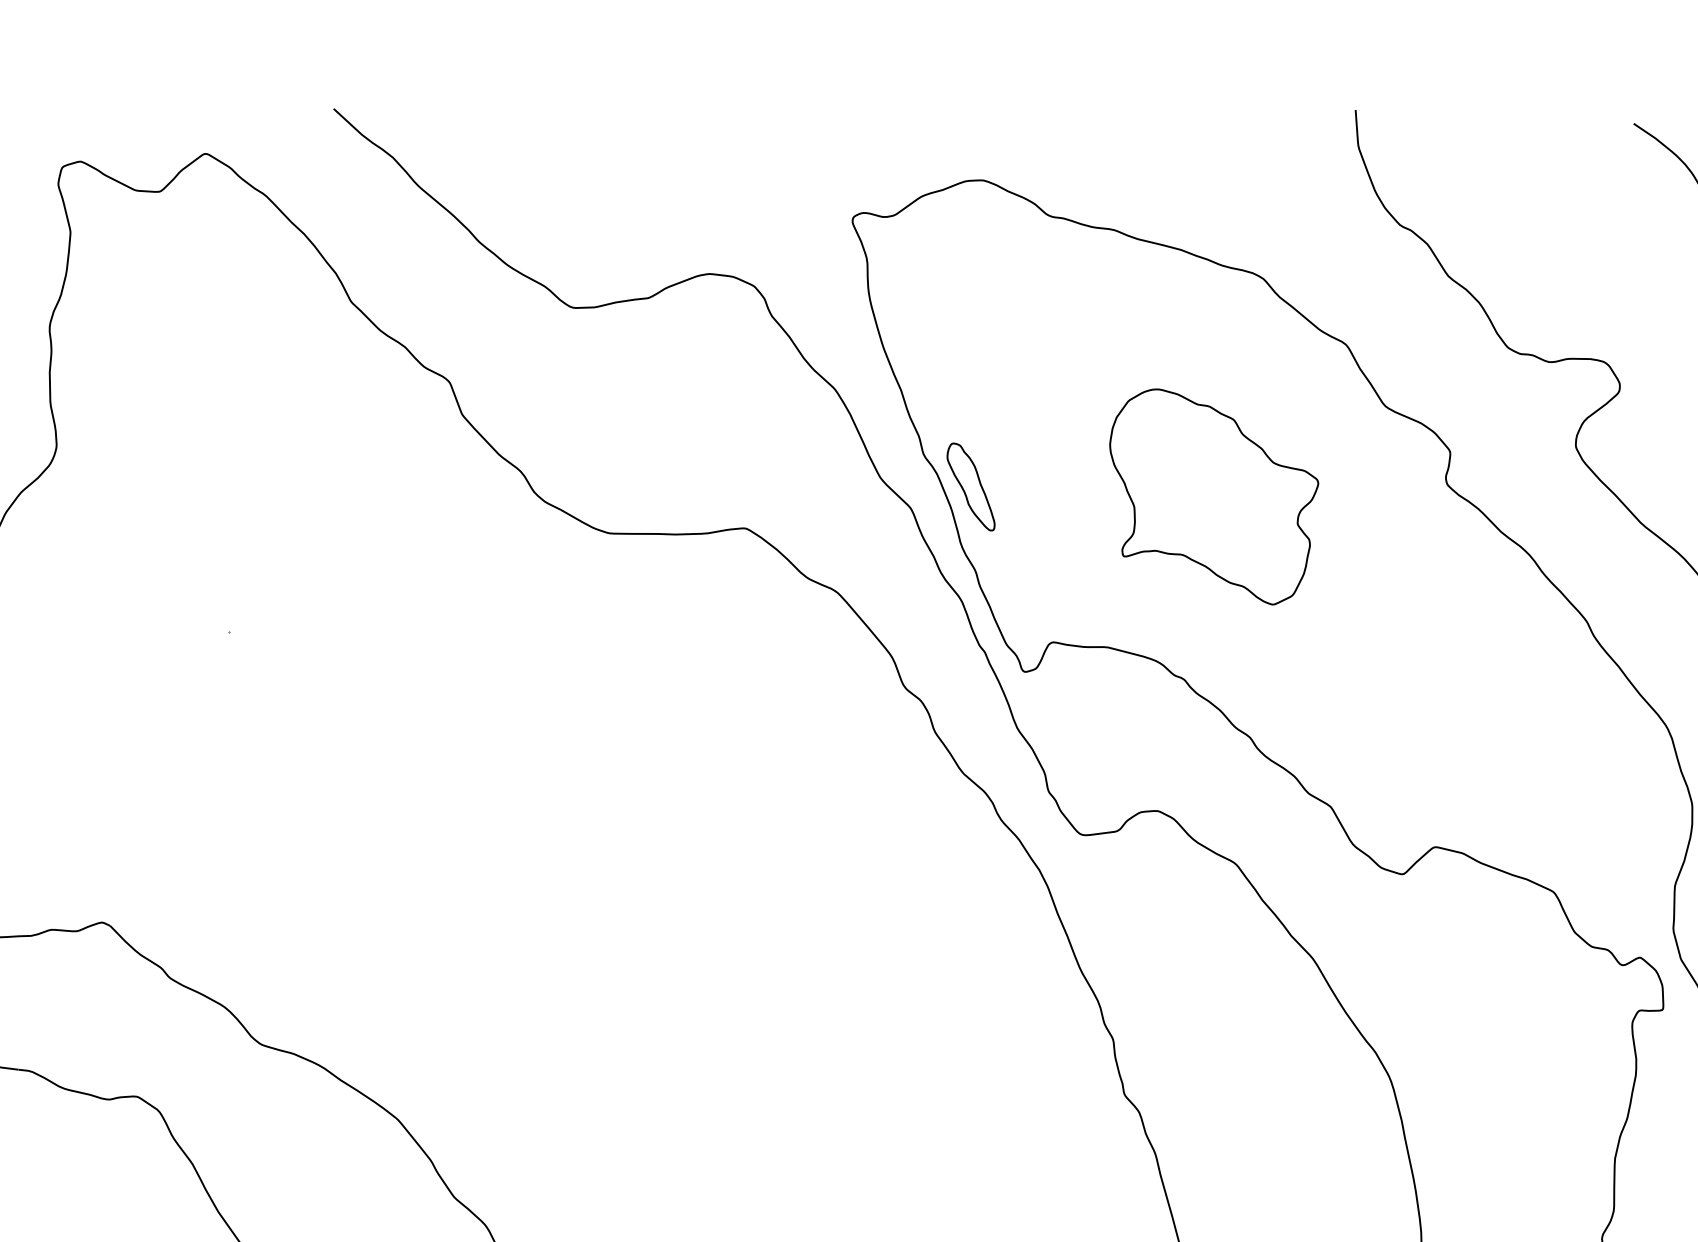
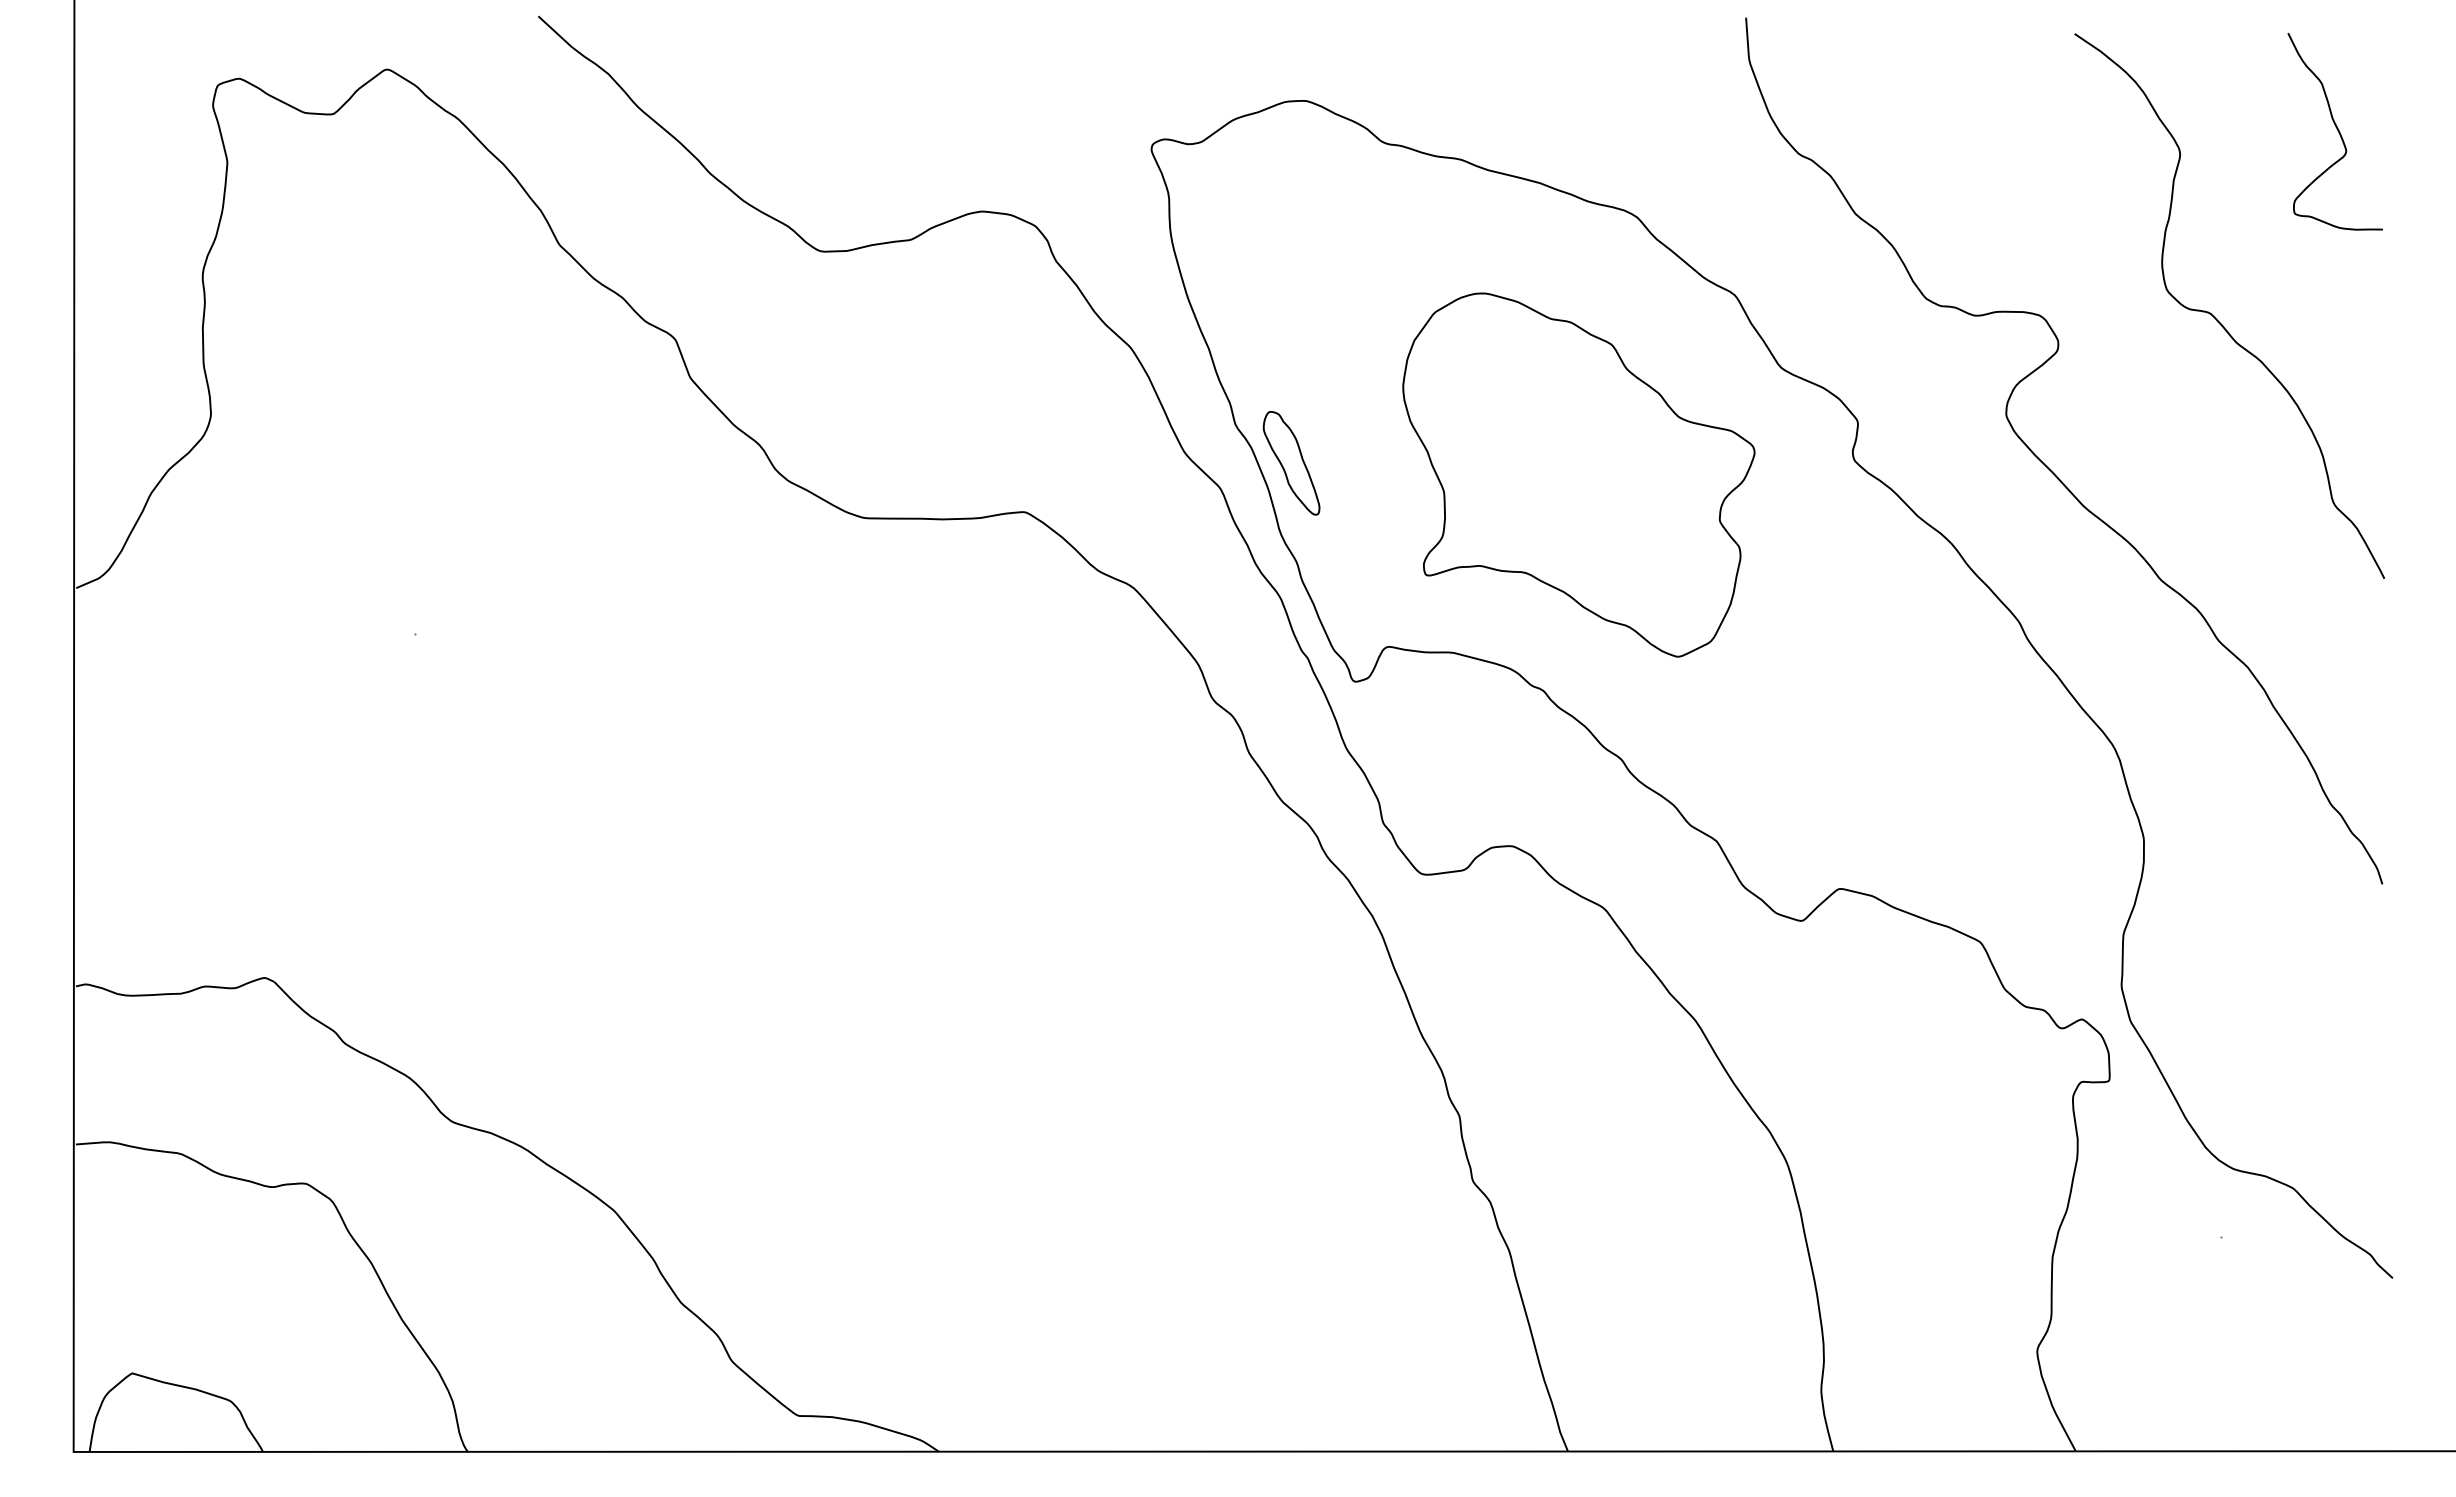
part: (1213, 496) -> (1578, 474), size x1.43

